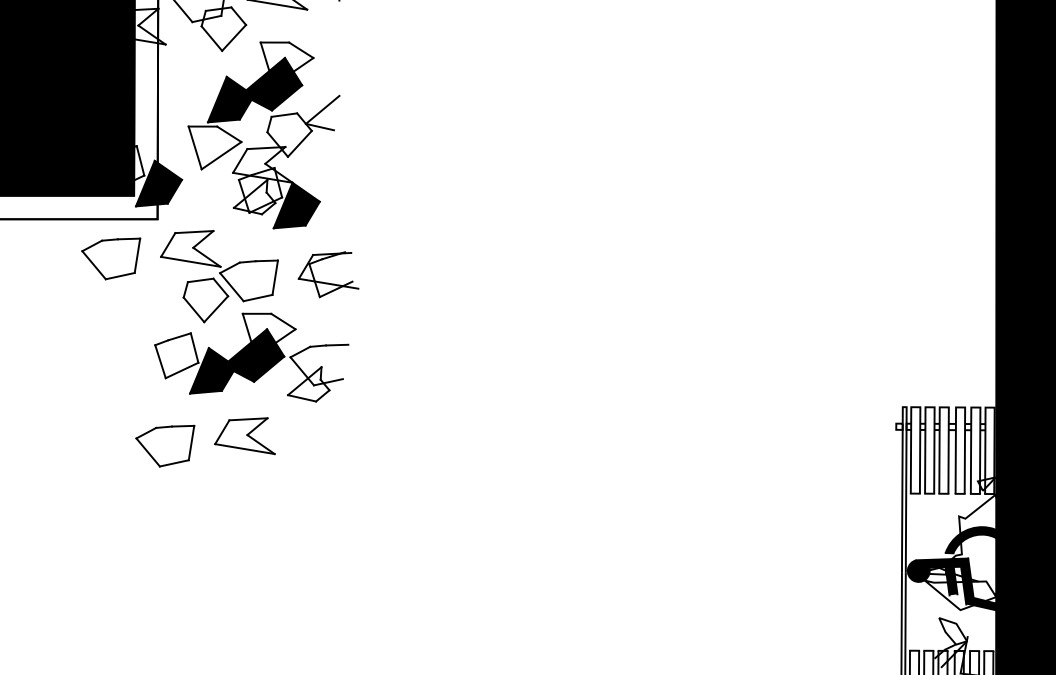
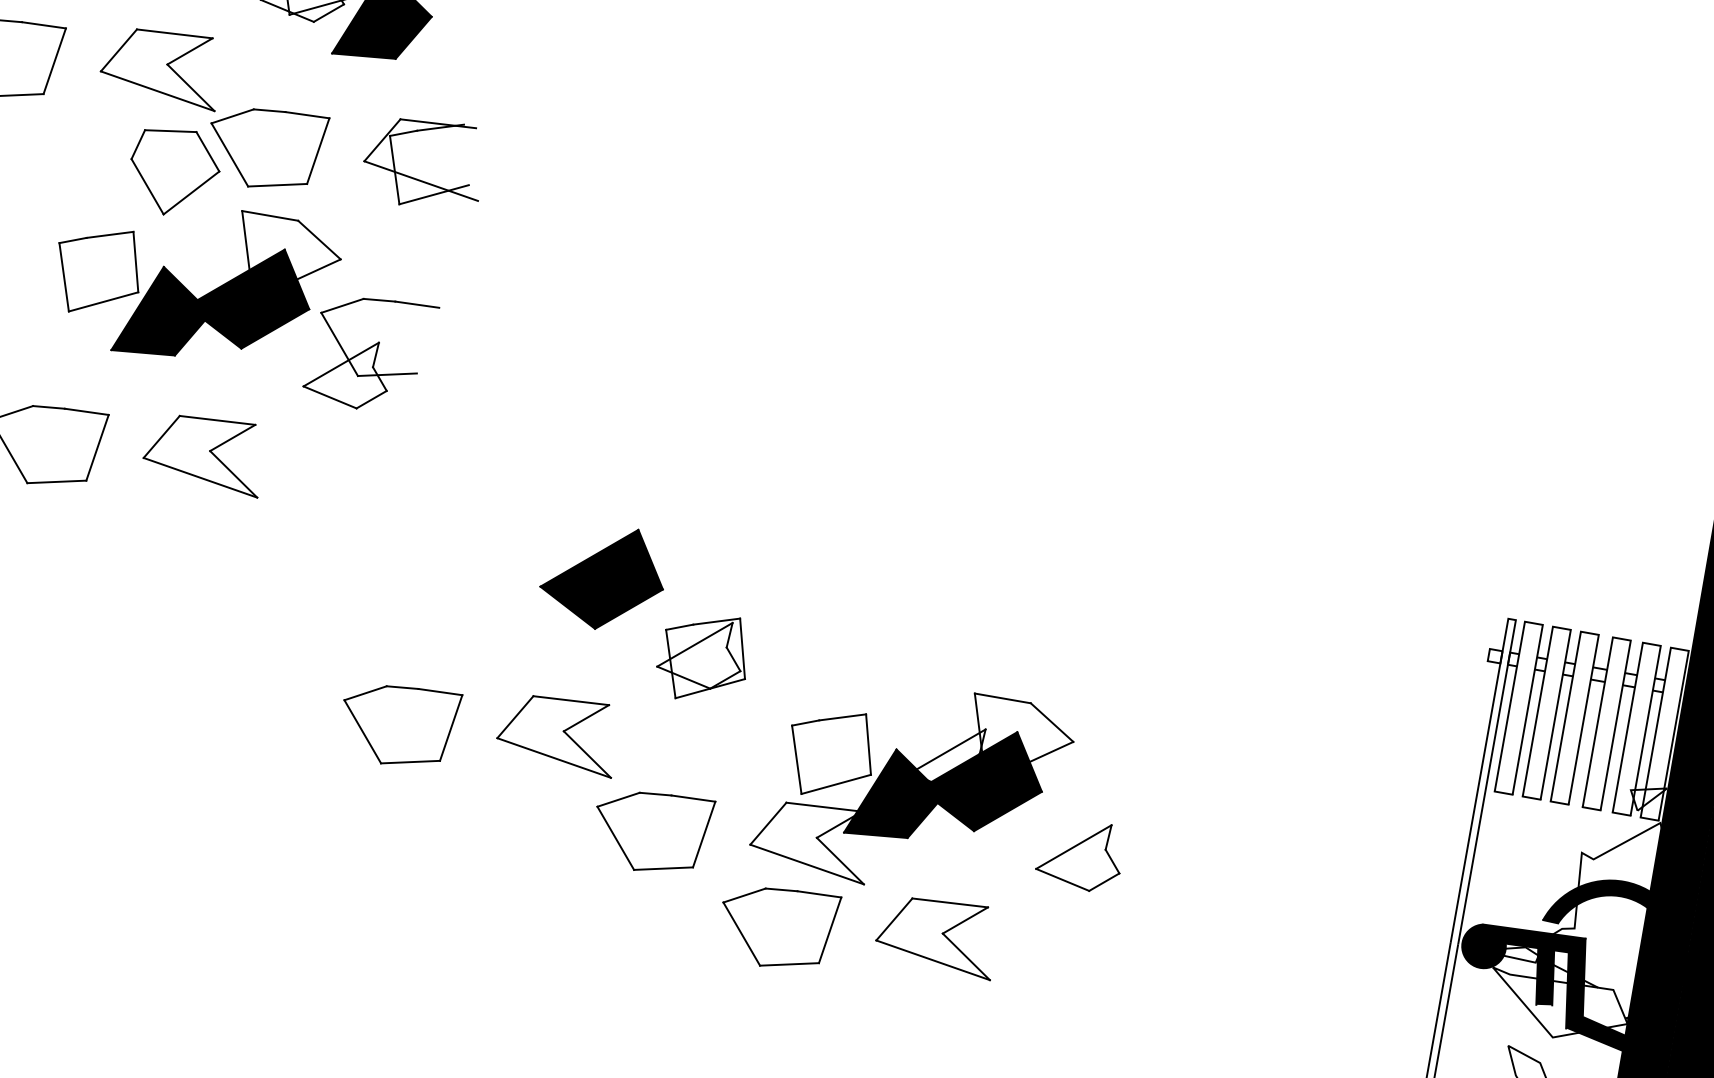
part: (527, 564) -> (716, 800), added

